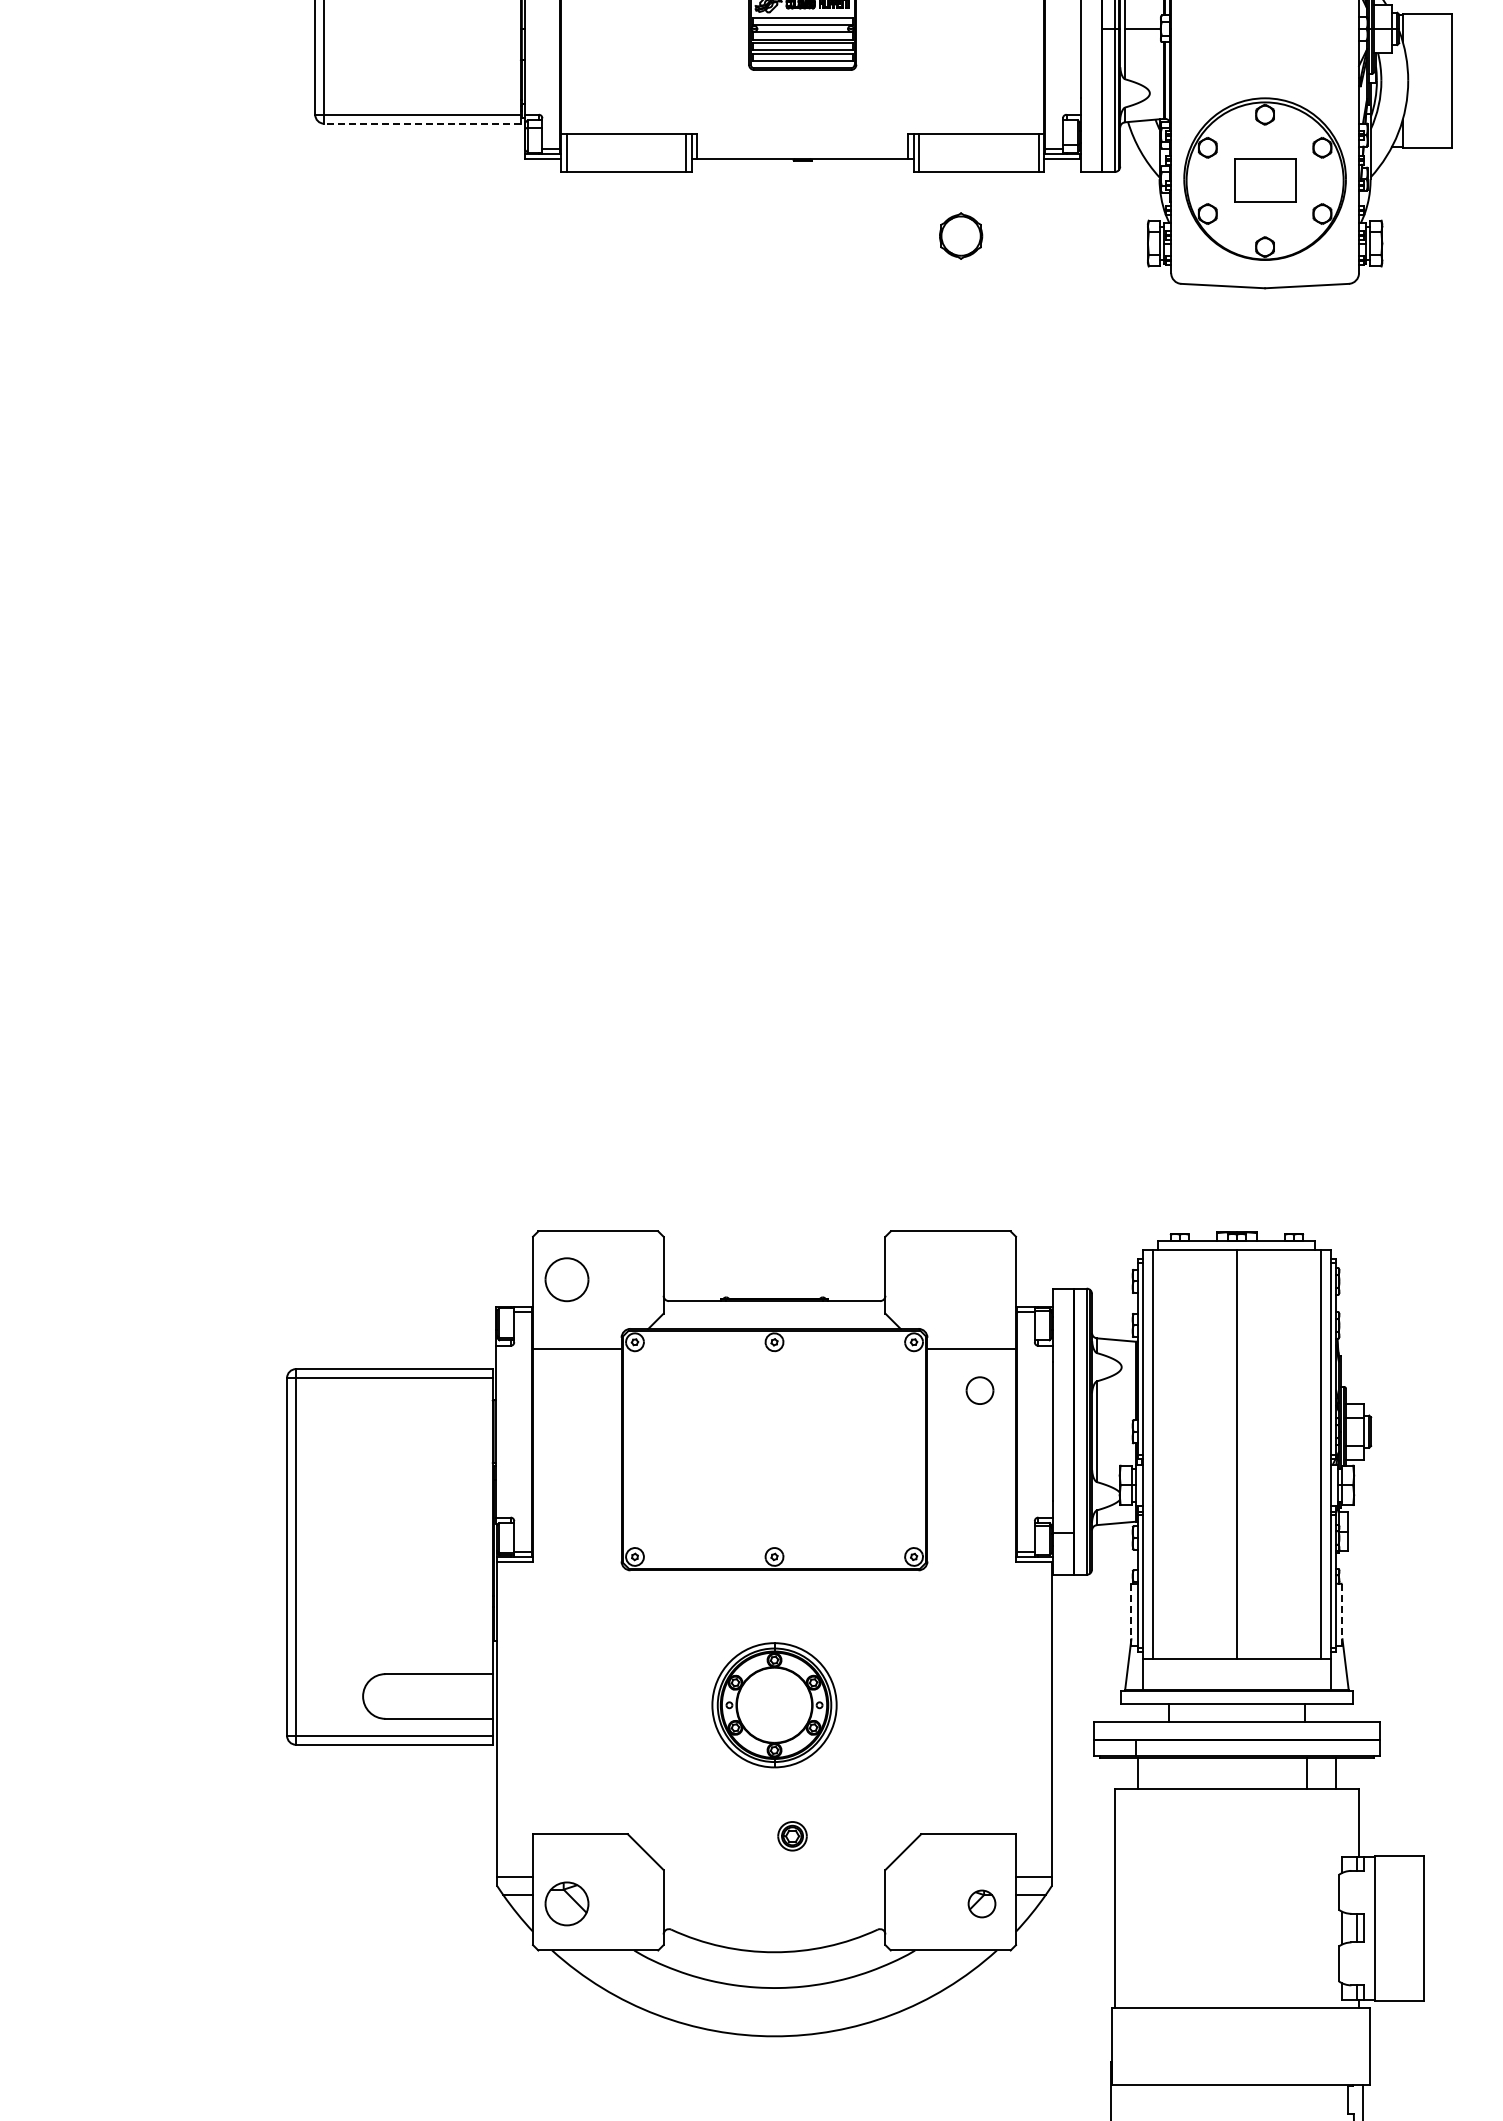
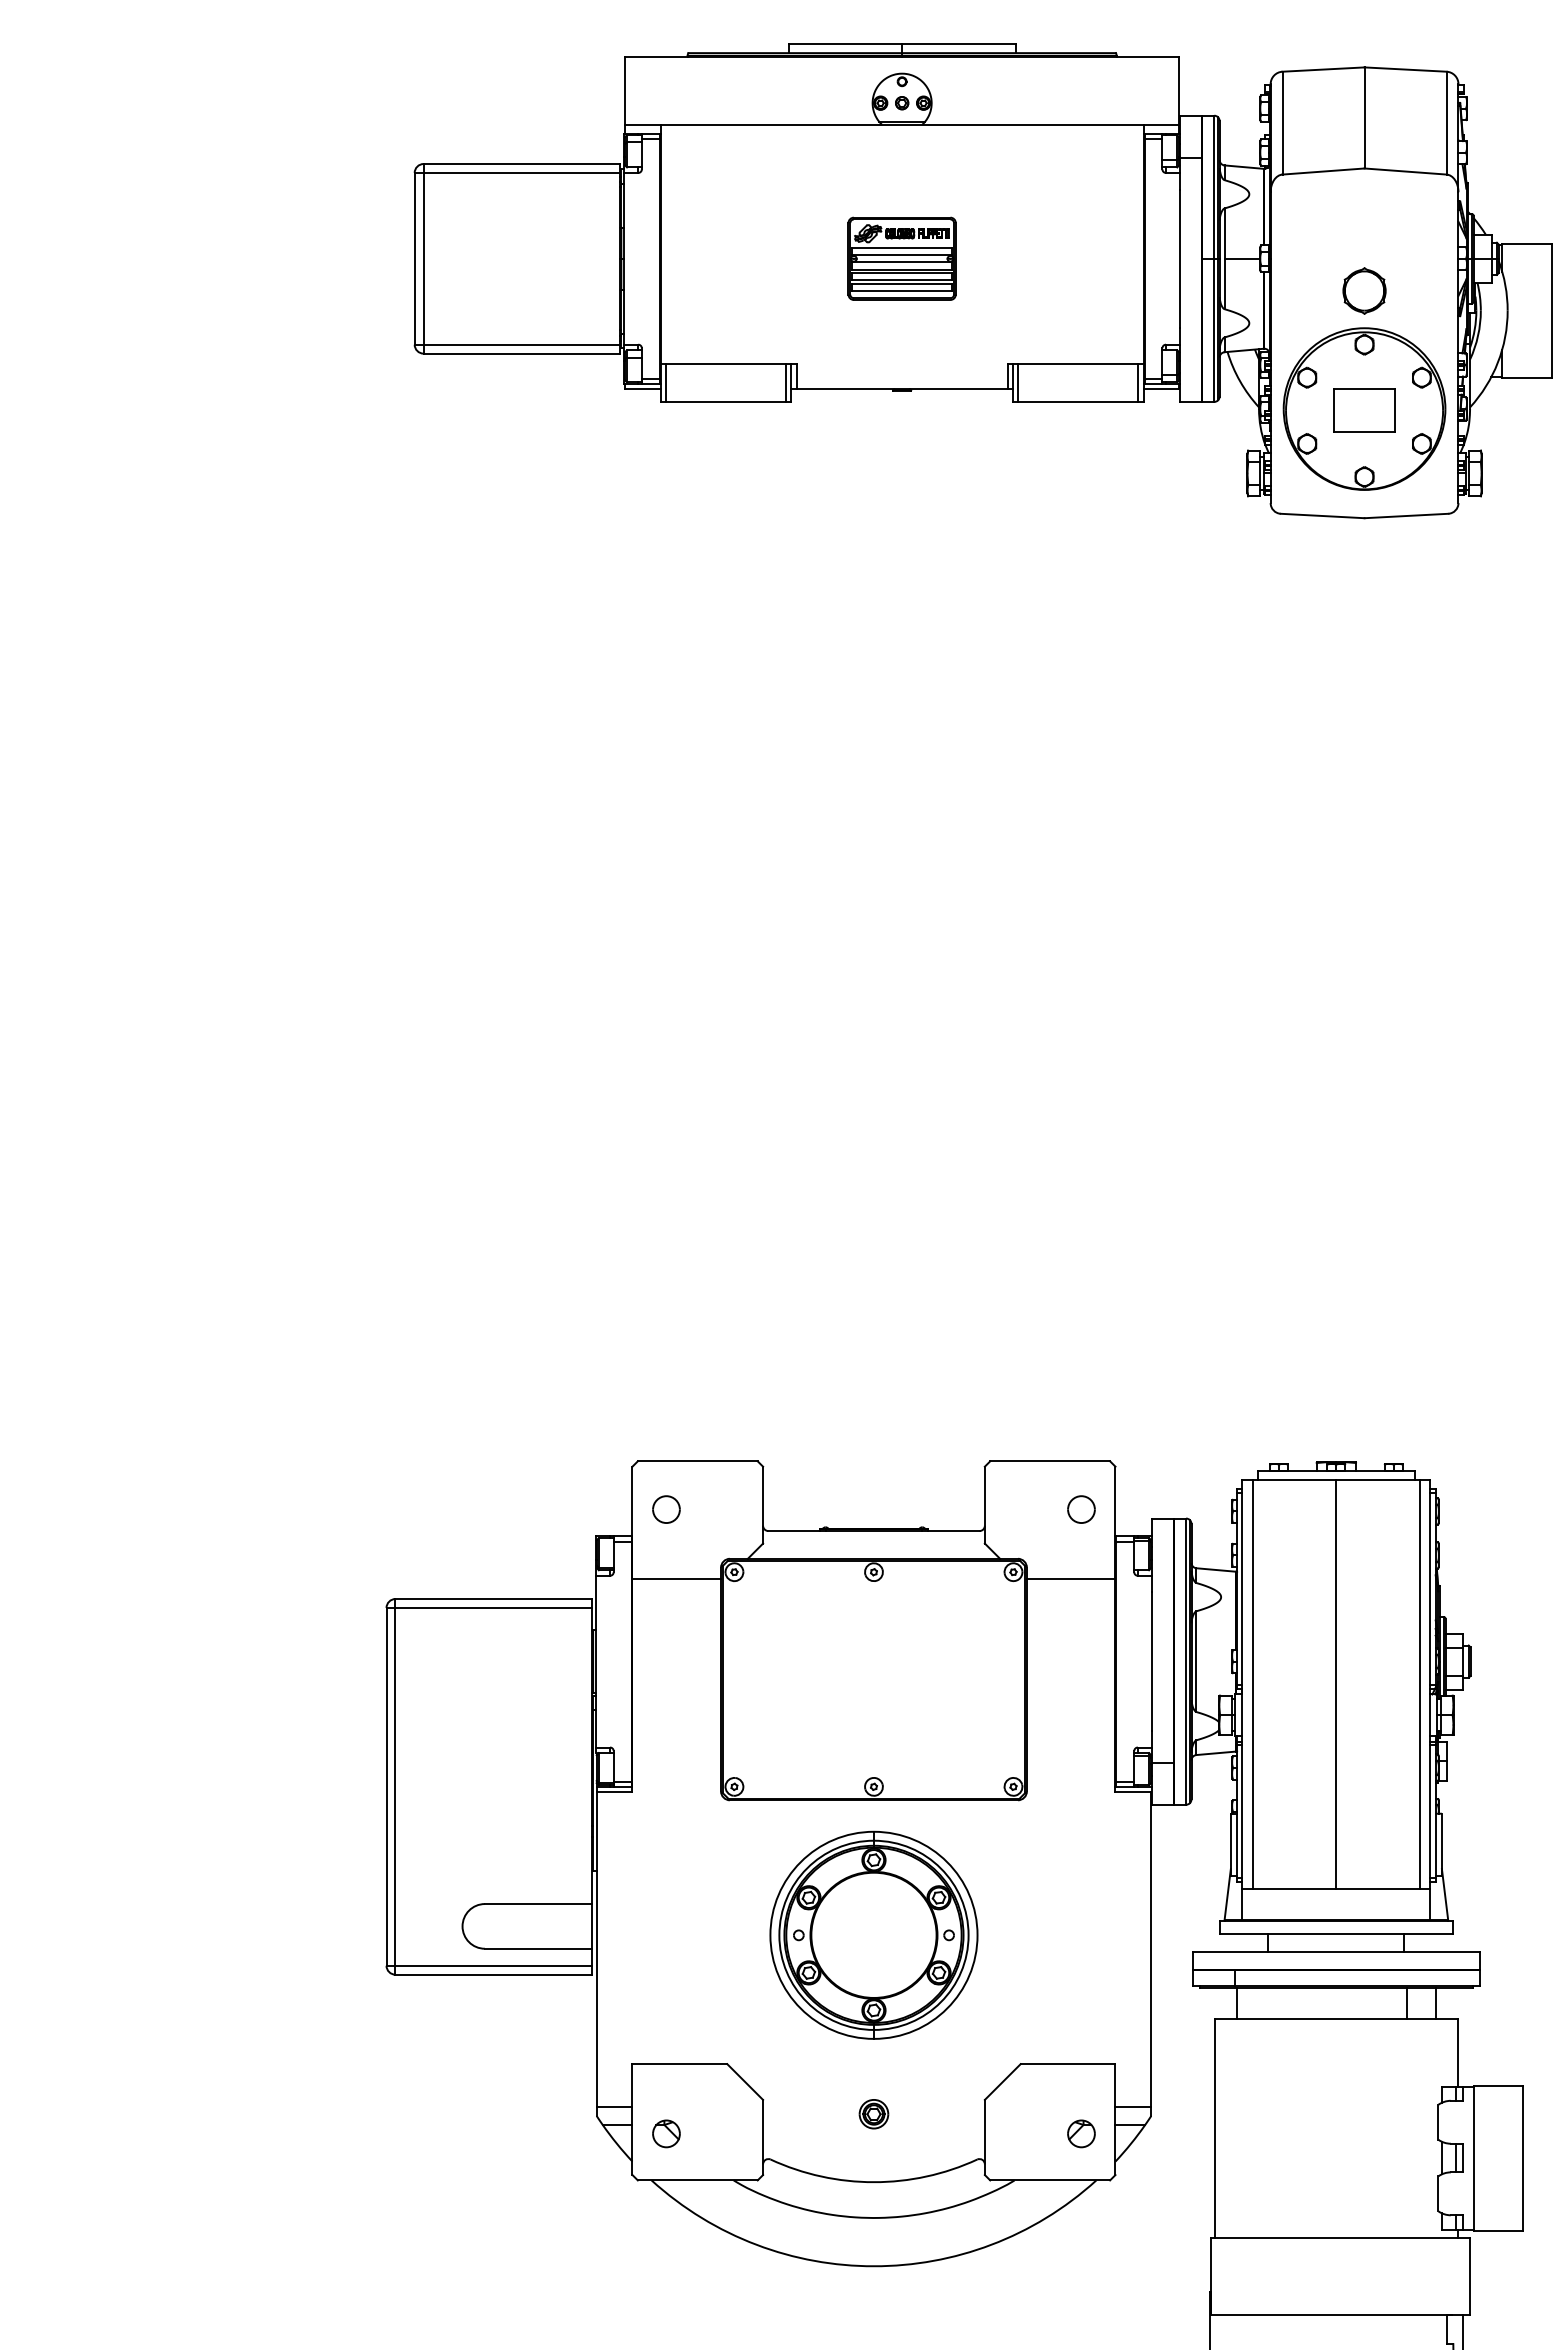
line: (422, 123) -> (521, 353), dashed -> solid
part: (961, 235) -> (1364, 290), moved
part: (567, 1279) -> (666, 1509), size x0.62
part: (980, 1390) -> (1081, 1509), moved
line: (1342, 1614) -> (1441, 1844), dashed -> solid
line: (1131, 1615) -> (1230, 1845), dashed -> solid
part: (774, 1704) -> (873, 1934), size x1.67
part: (792, 1836) -> (873, 2114), moved
part: (567, 1903) -> (666, 2133), size x0.62

